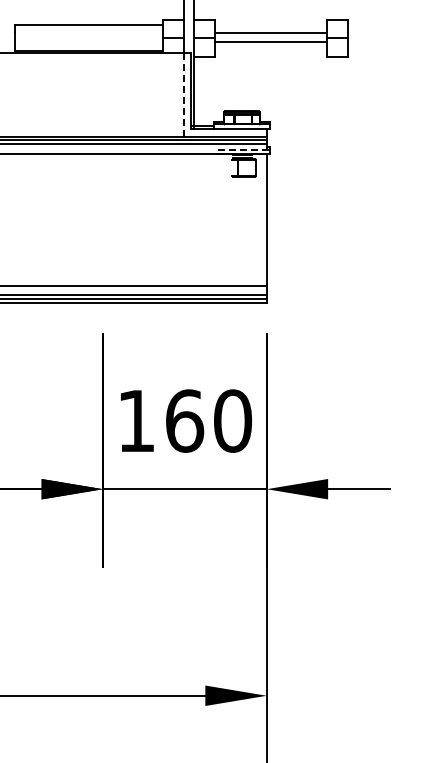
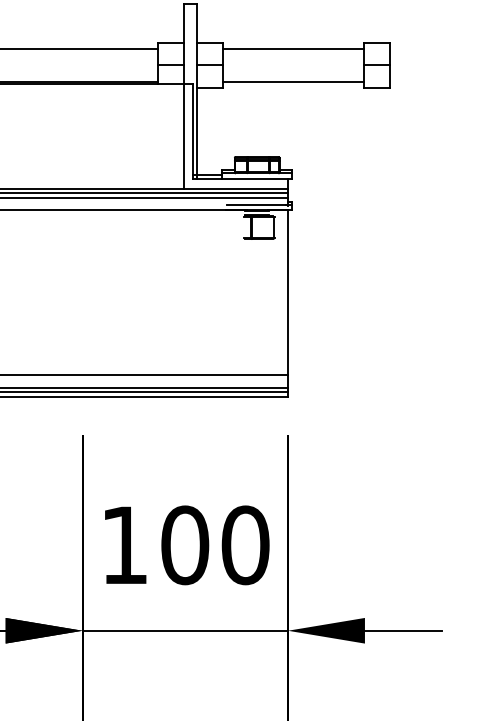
line: (270, 33) -> (292, 81), moved
line: (270, 42) -> (292, 49), moved
line: (183, 95) -> (183, 137), dashed -> solid
line: (241, 149) -> (256, 204), dashed -> solid
text: (184, 420) -> (184, 544), 160 -> 100

